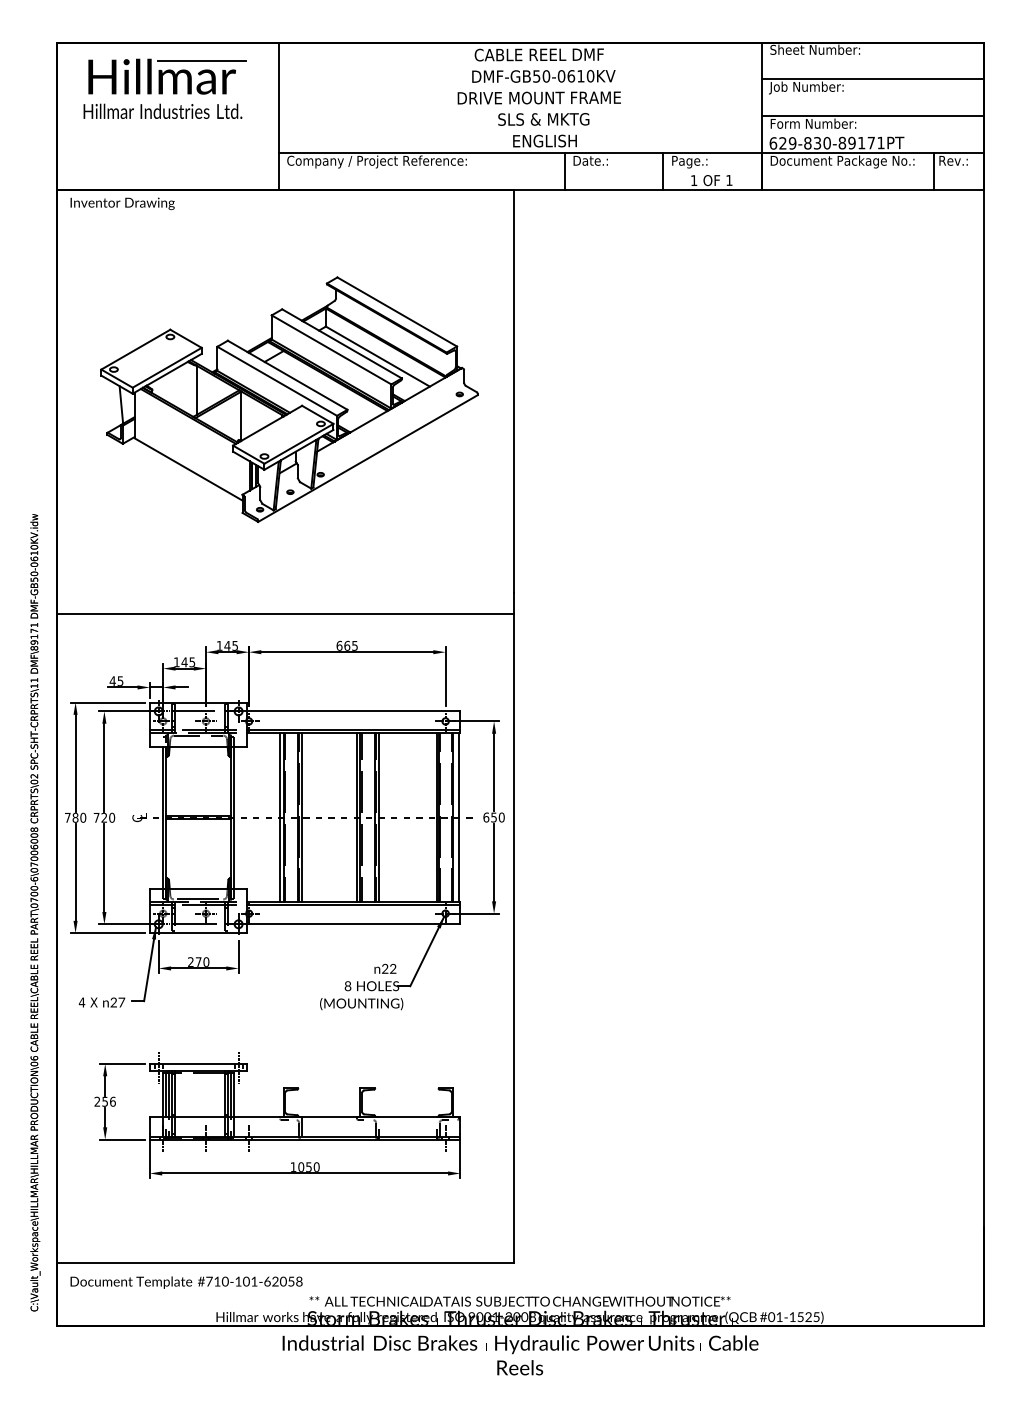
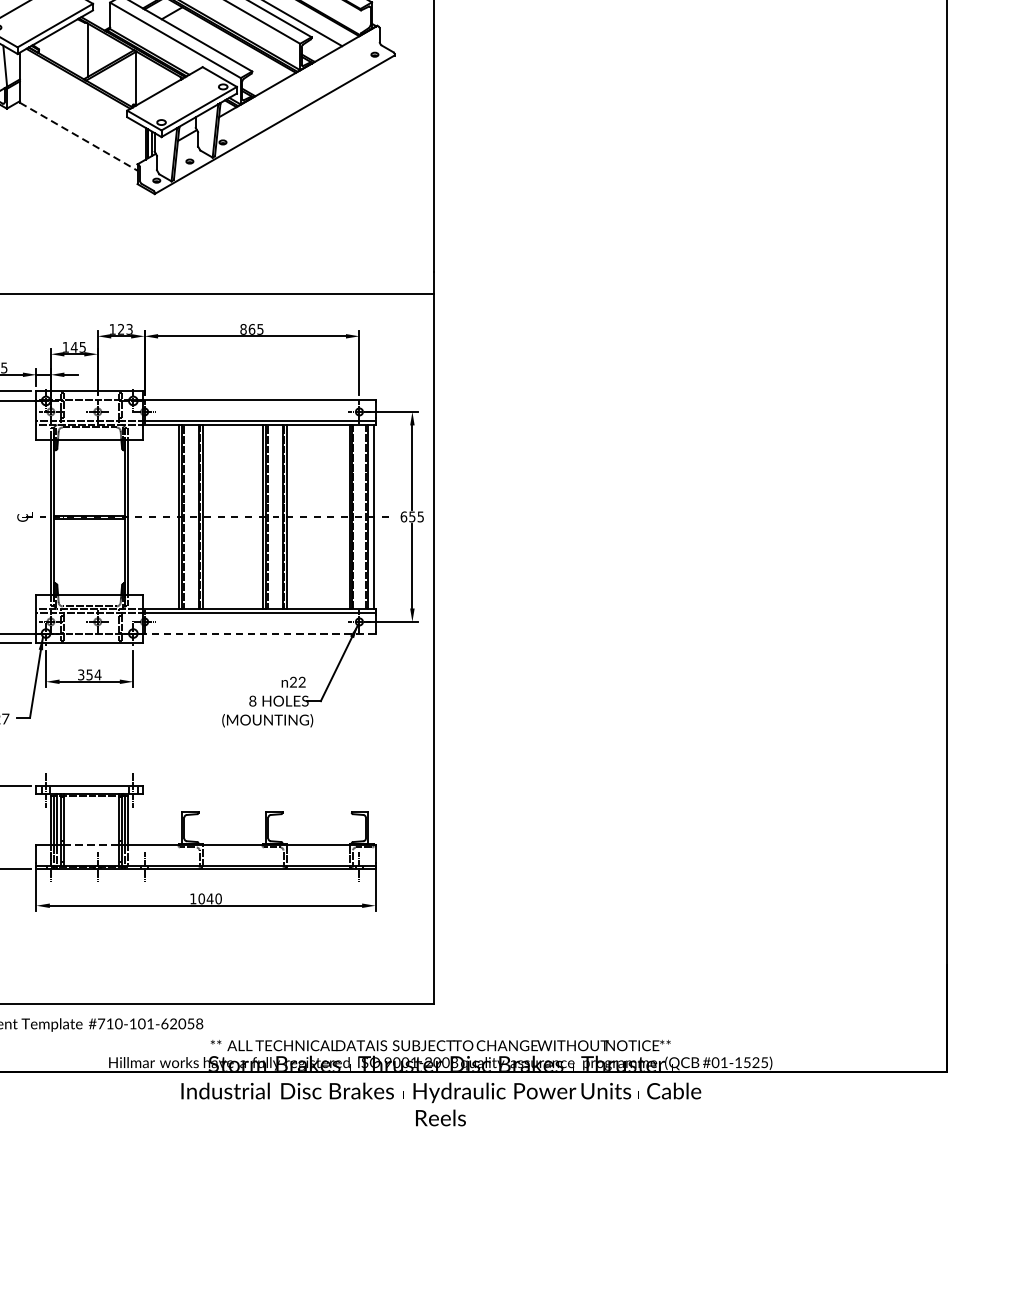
line: (189, 469) -> (79, 136), solid -> dashed
text: (230, 645) -> (124, 328), 145 -> 123
text: (339, 645) -> (243, 328), 665 -> 865
text: (501, 817) -> (420, 516), 650 -> 655
line: (353, 924) -> (258, 633), solid -> dashed
text: (198, 961) -> (89, 674), 270 -> 354
line: (199, 1117) -> (90, 844), solid -> dashed
text: (308, 1166) -> (209, 898), 1050 -> 1040

